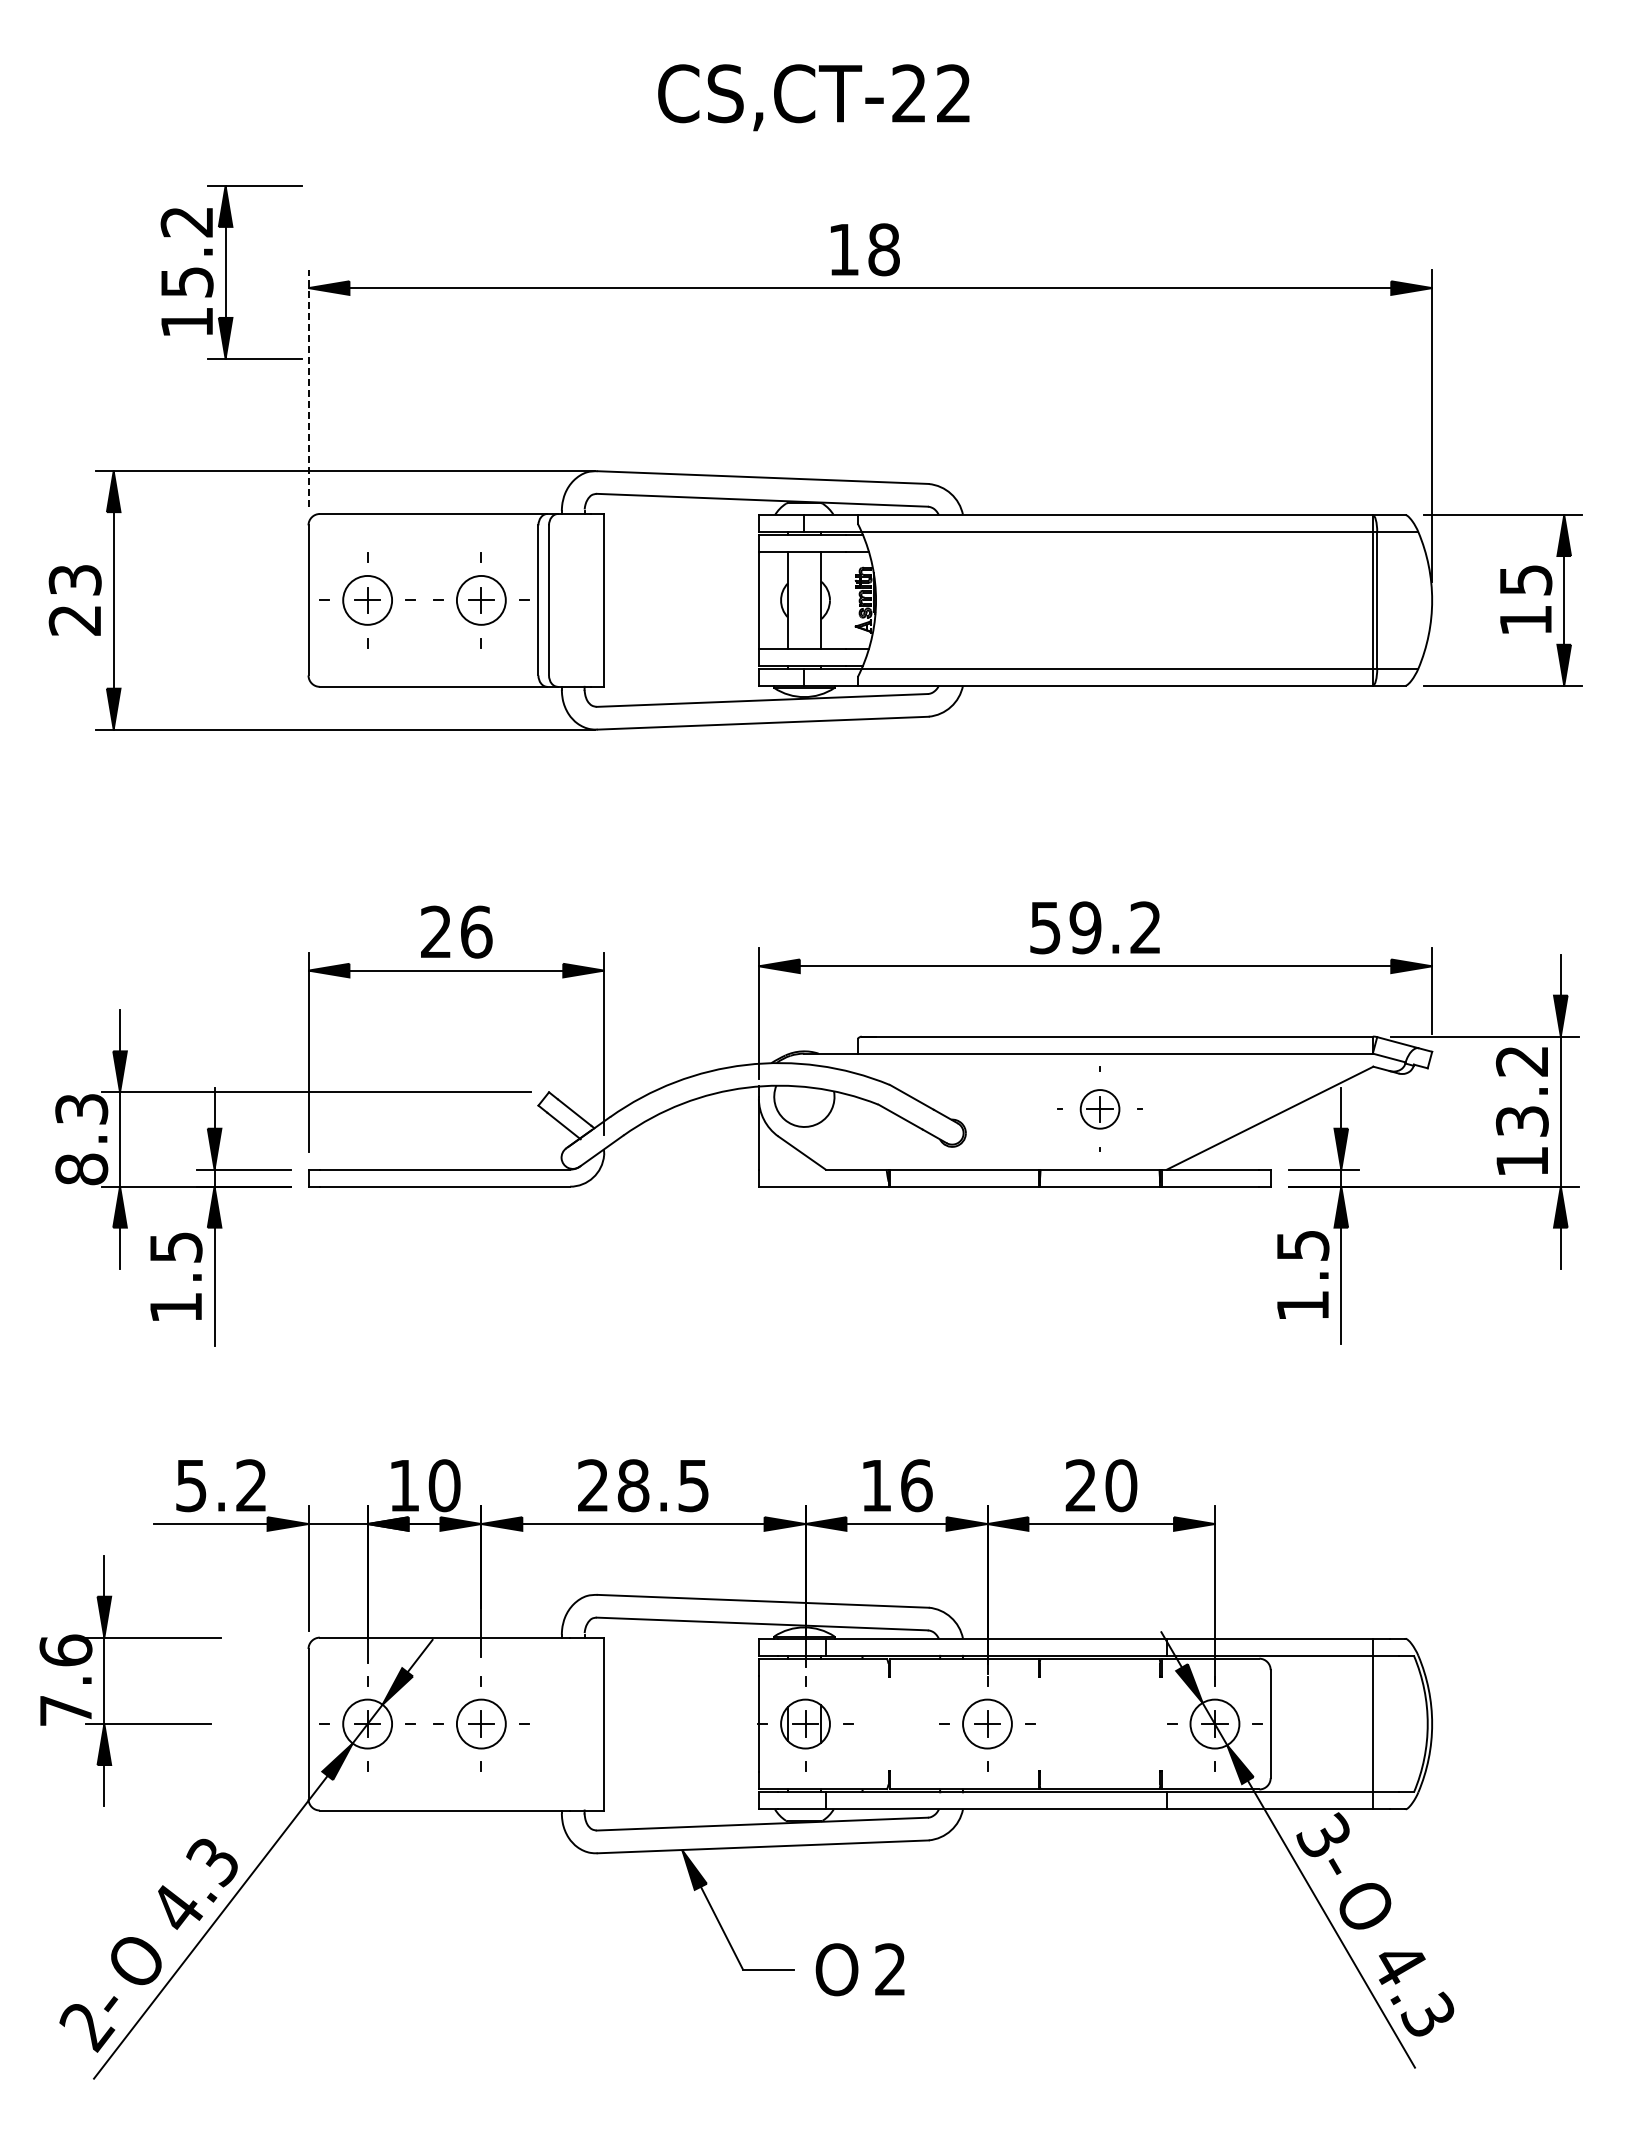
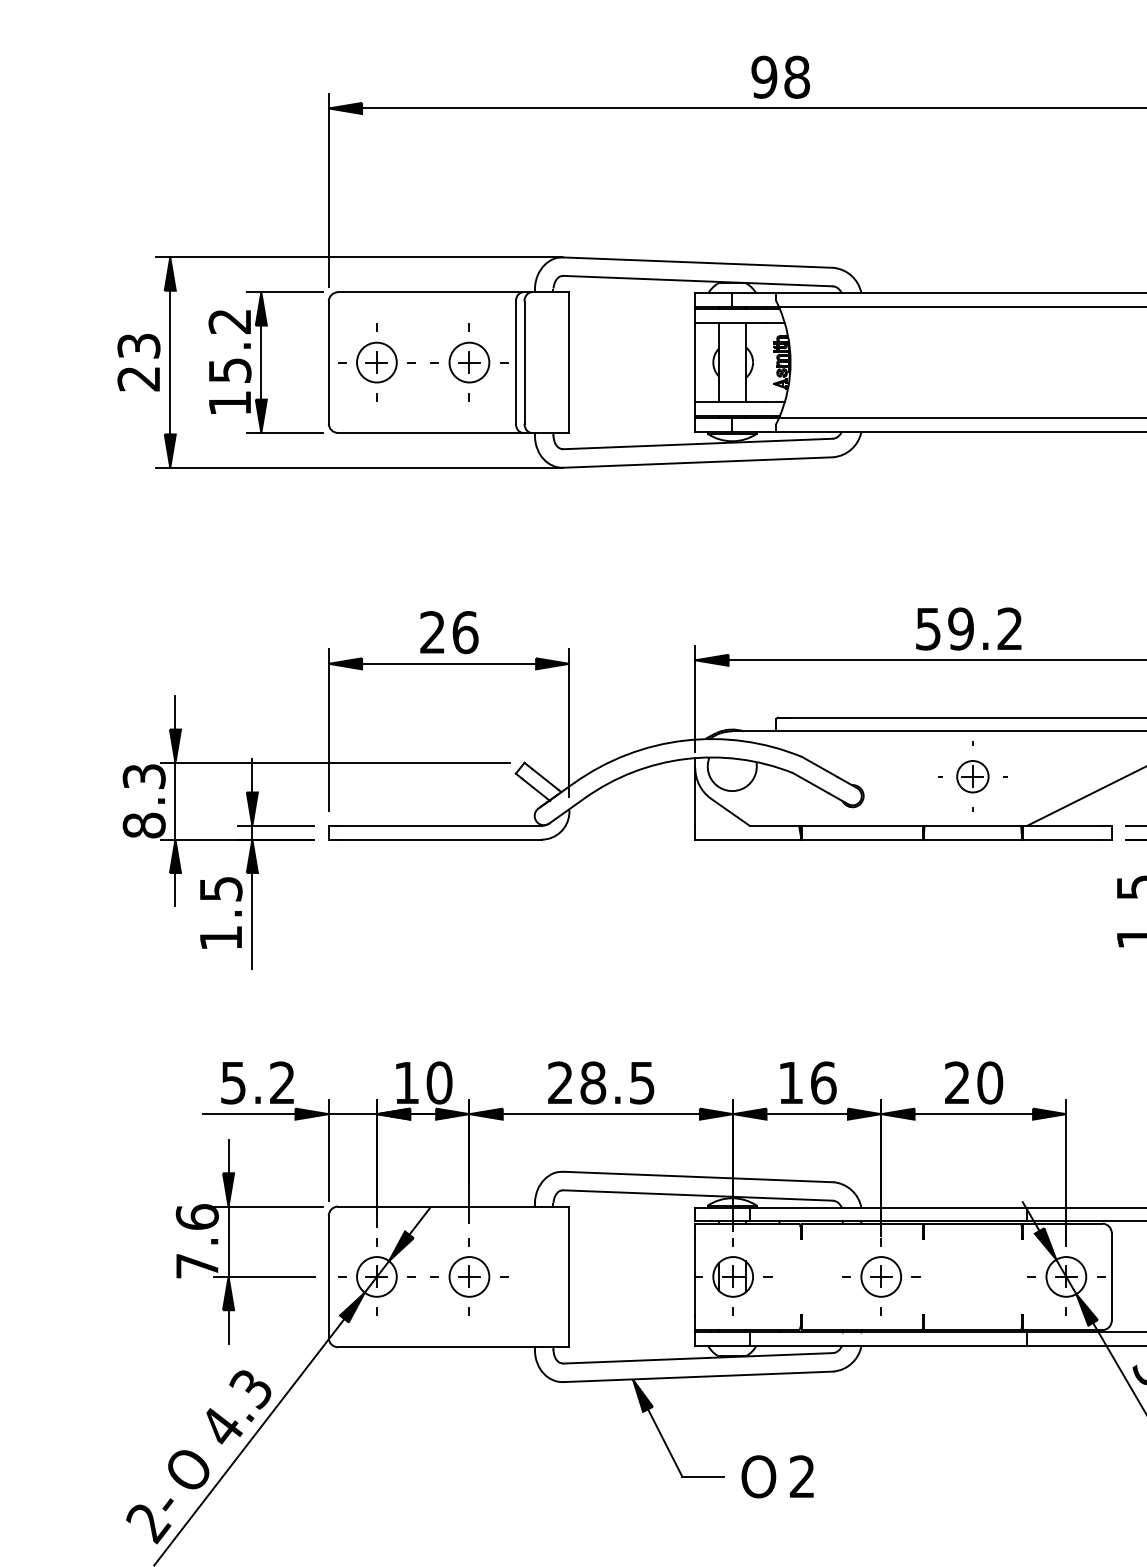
text: (843, 249) -> (764, 77), 18 -> 98
part: (231, 272) -> (266, 362), moved
line: (308, 388) -> (328, 190), dashed -> solid
part: (104, 1680) -> (228, 1241), moved

